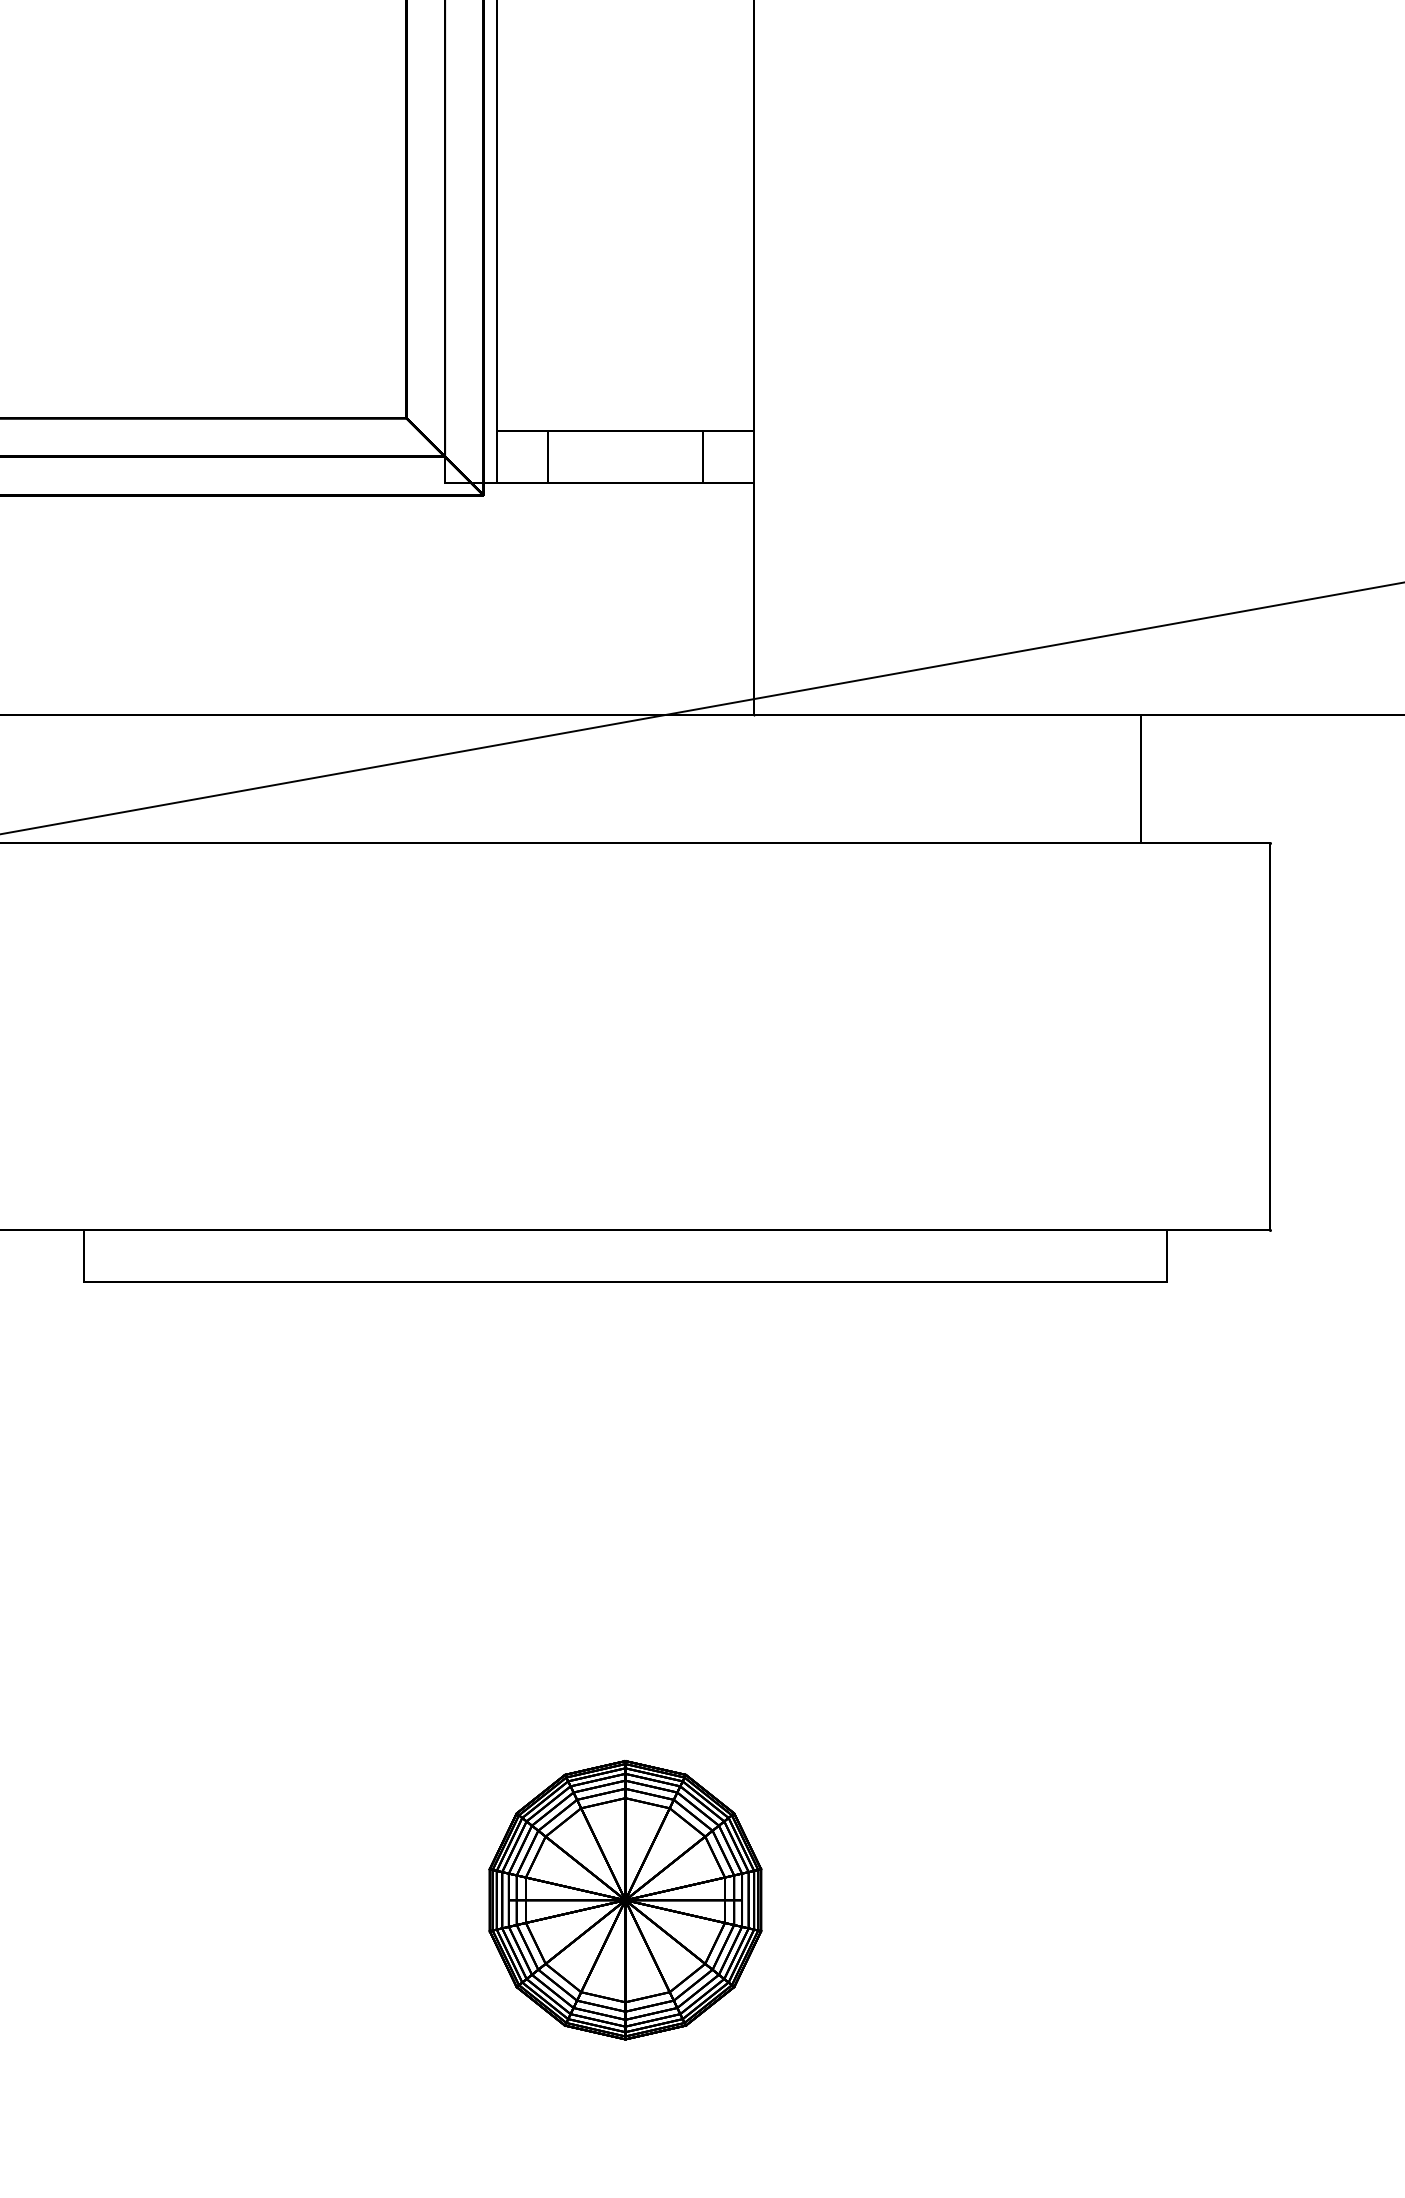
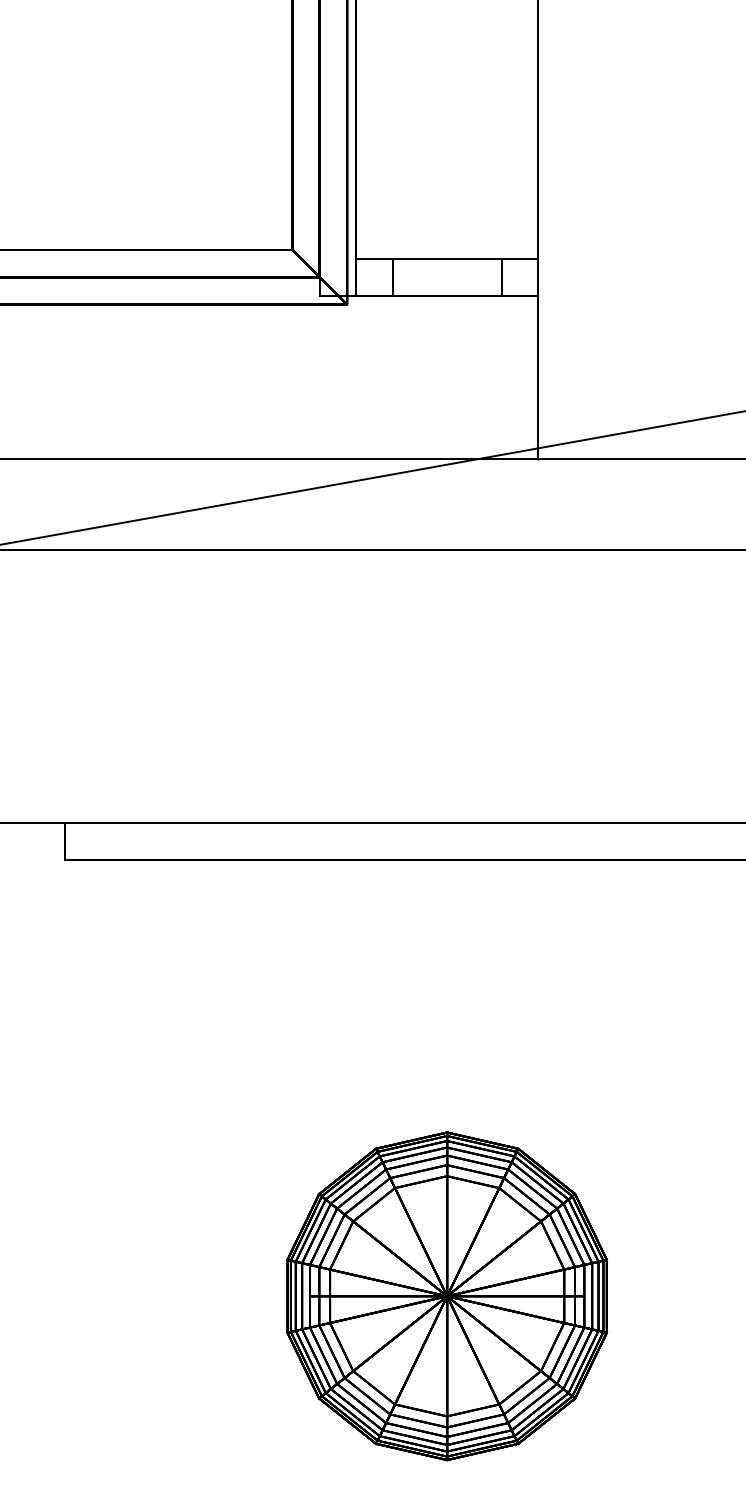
part: (625, 1900) -> (447, 1296), size x1.67

